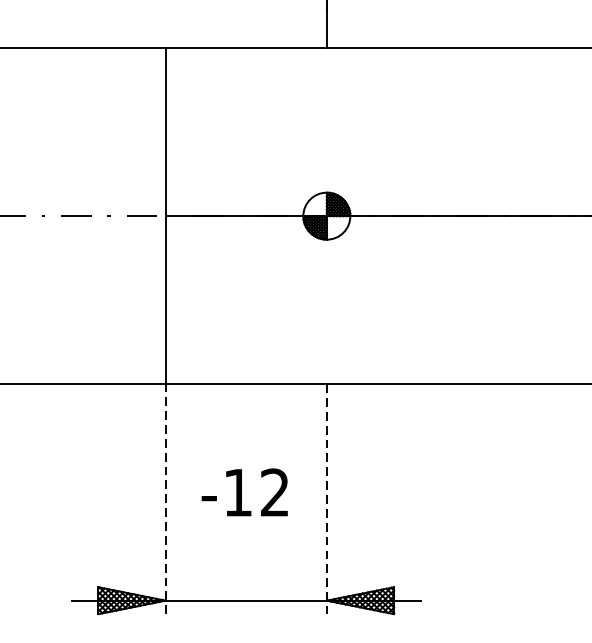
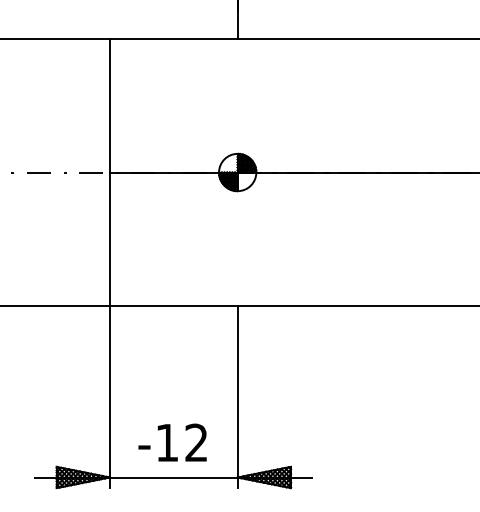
text: (244, 492) -> (172, 442), moved
line: (165, 498) -> (109, 396), dashed -> solid
line: (326, 499) -> (237, 397), dashed -> solid

